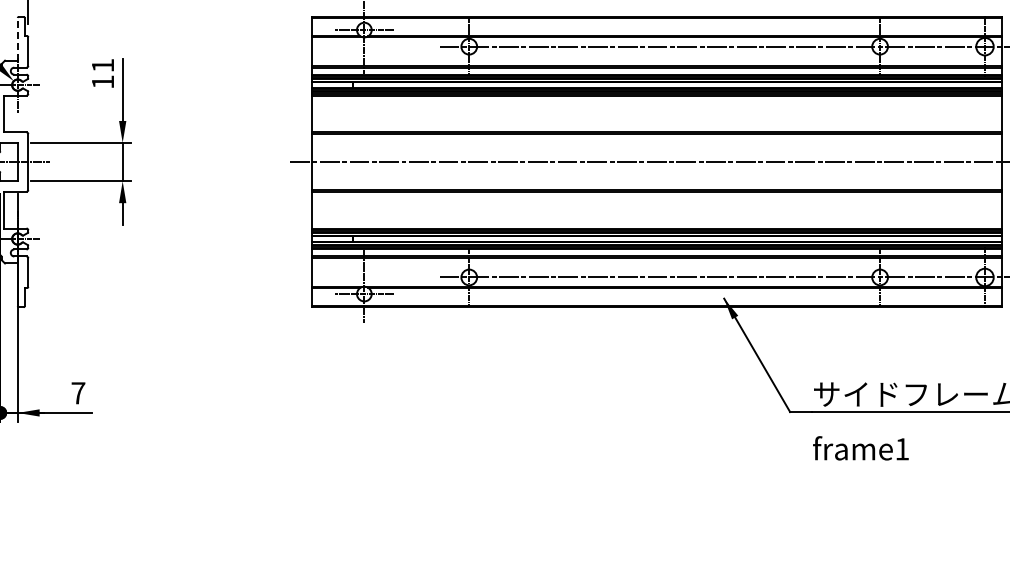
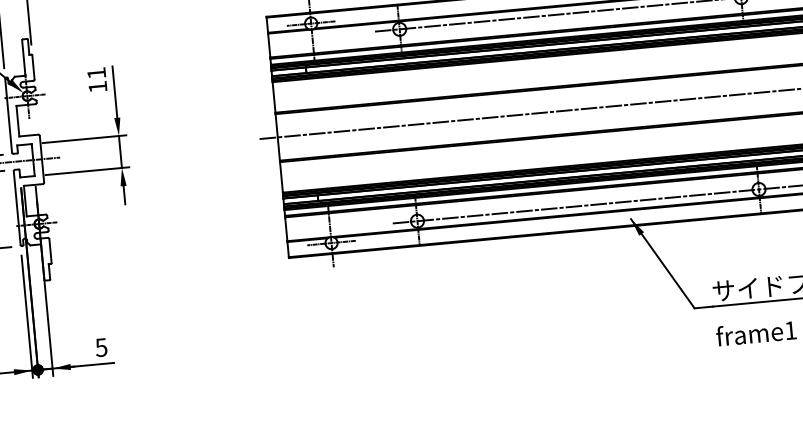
line: (17, 38) -> (23, 57), dashed -> solid
text: (78, 393) -> (101, 347), 7 -> 5

